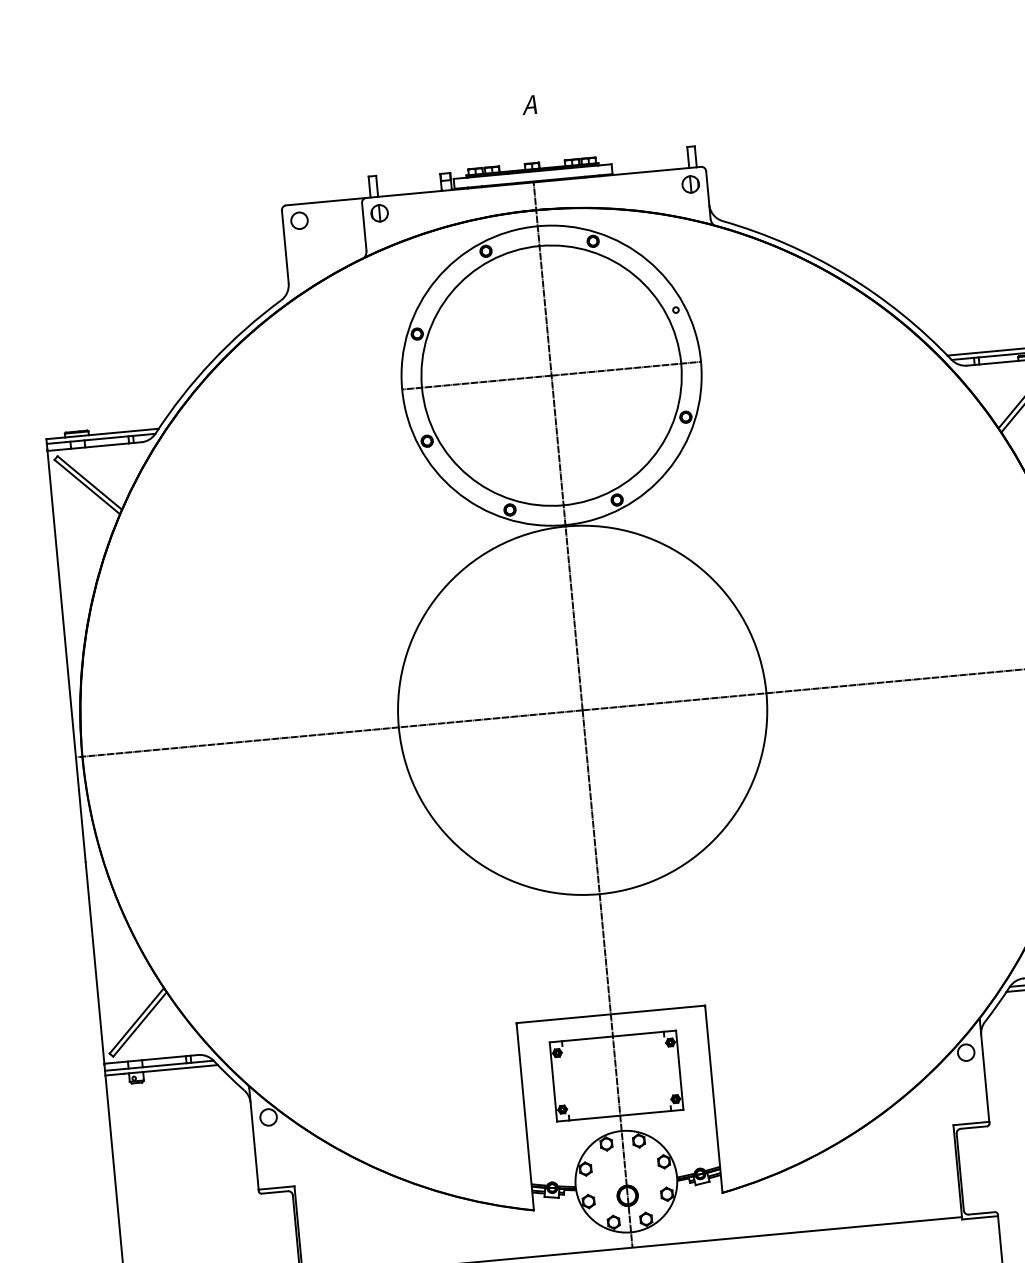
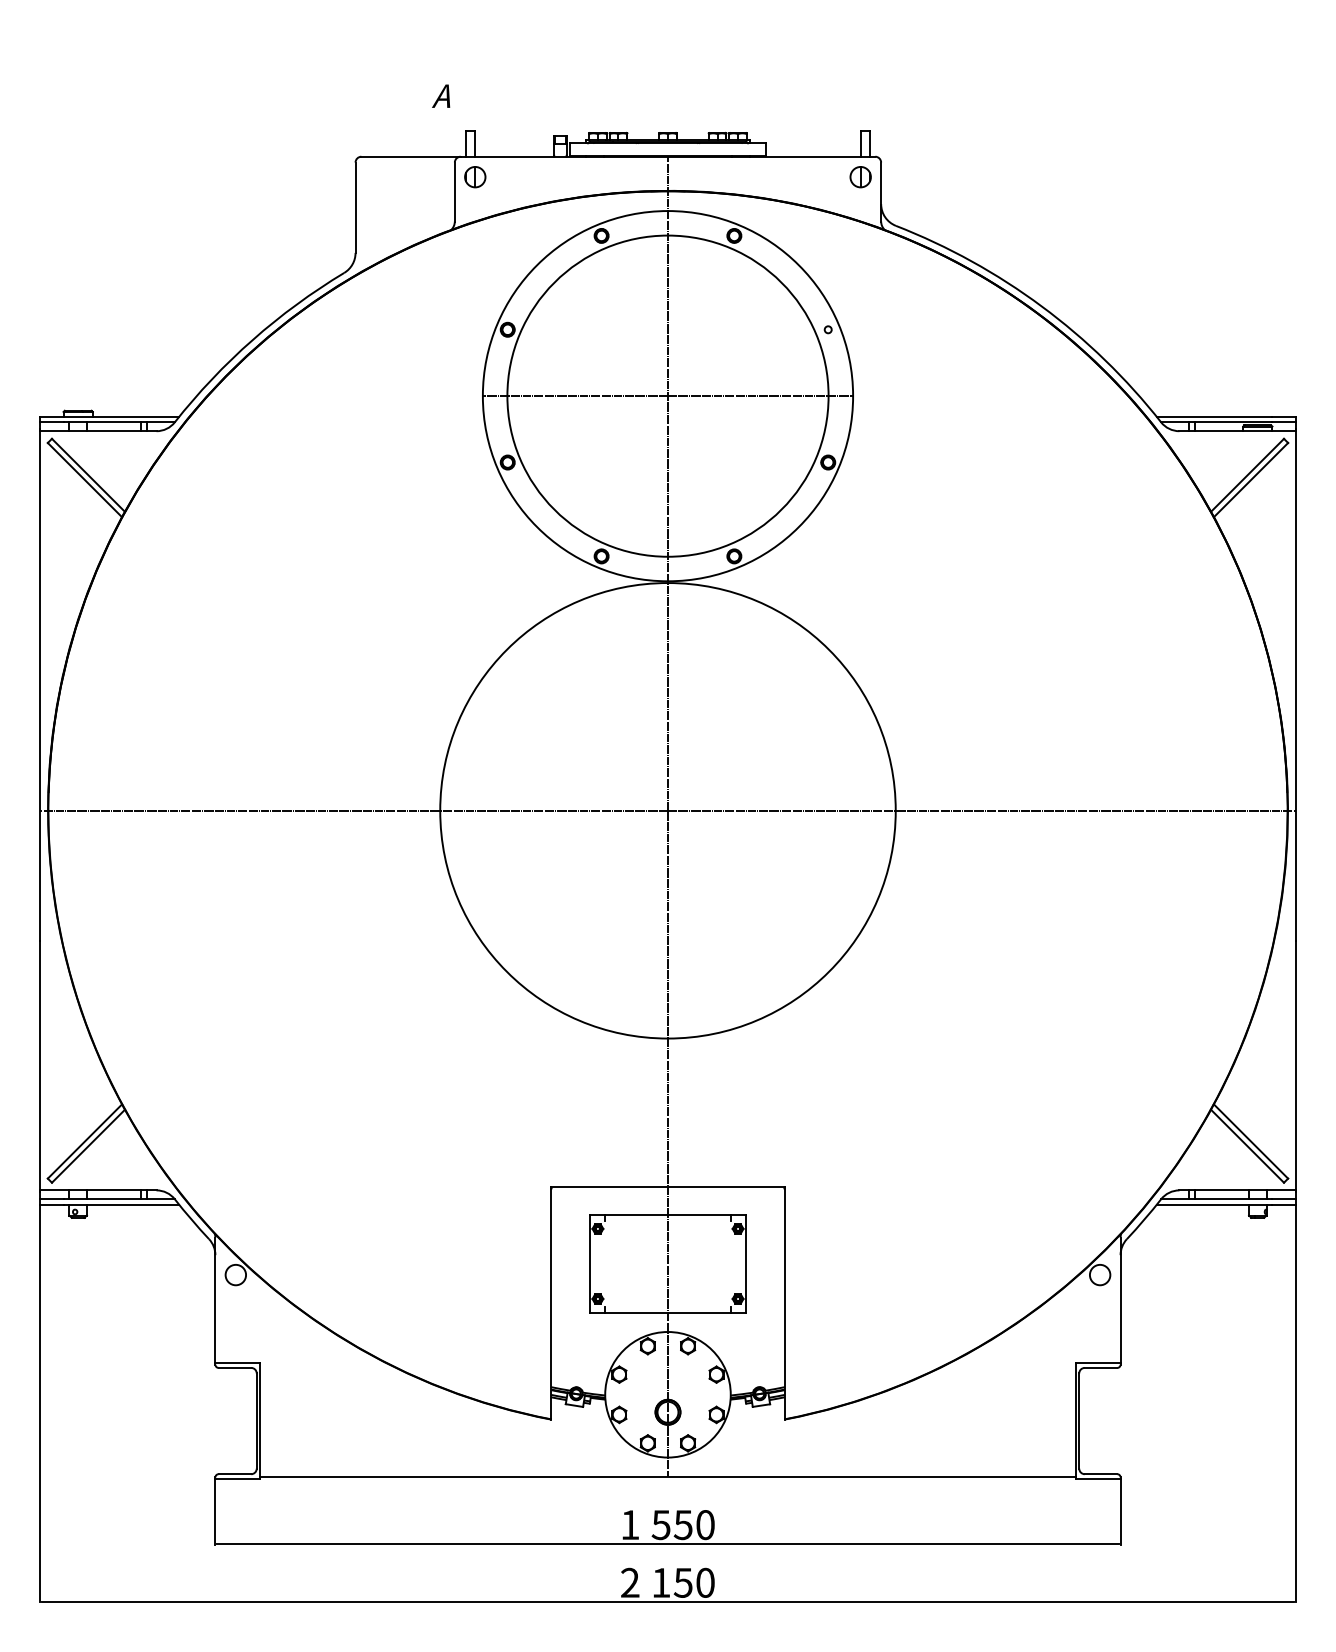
text: (529, 104) -> (441, 95), moved
circle: (299, 221) -> (375, 177), removed

